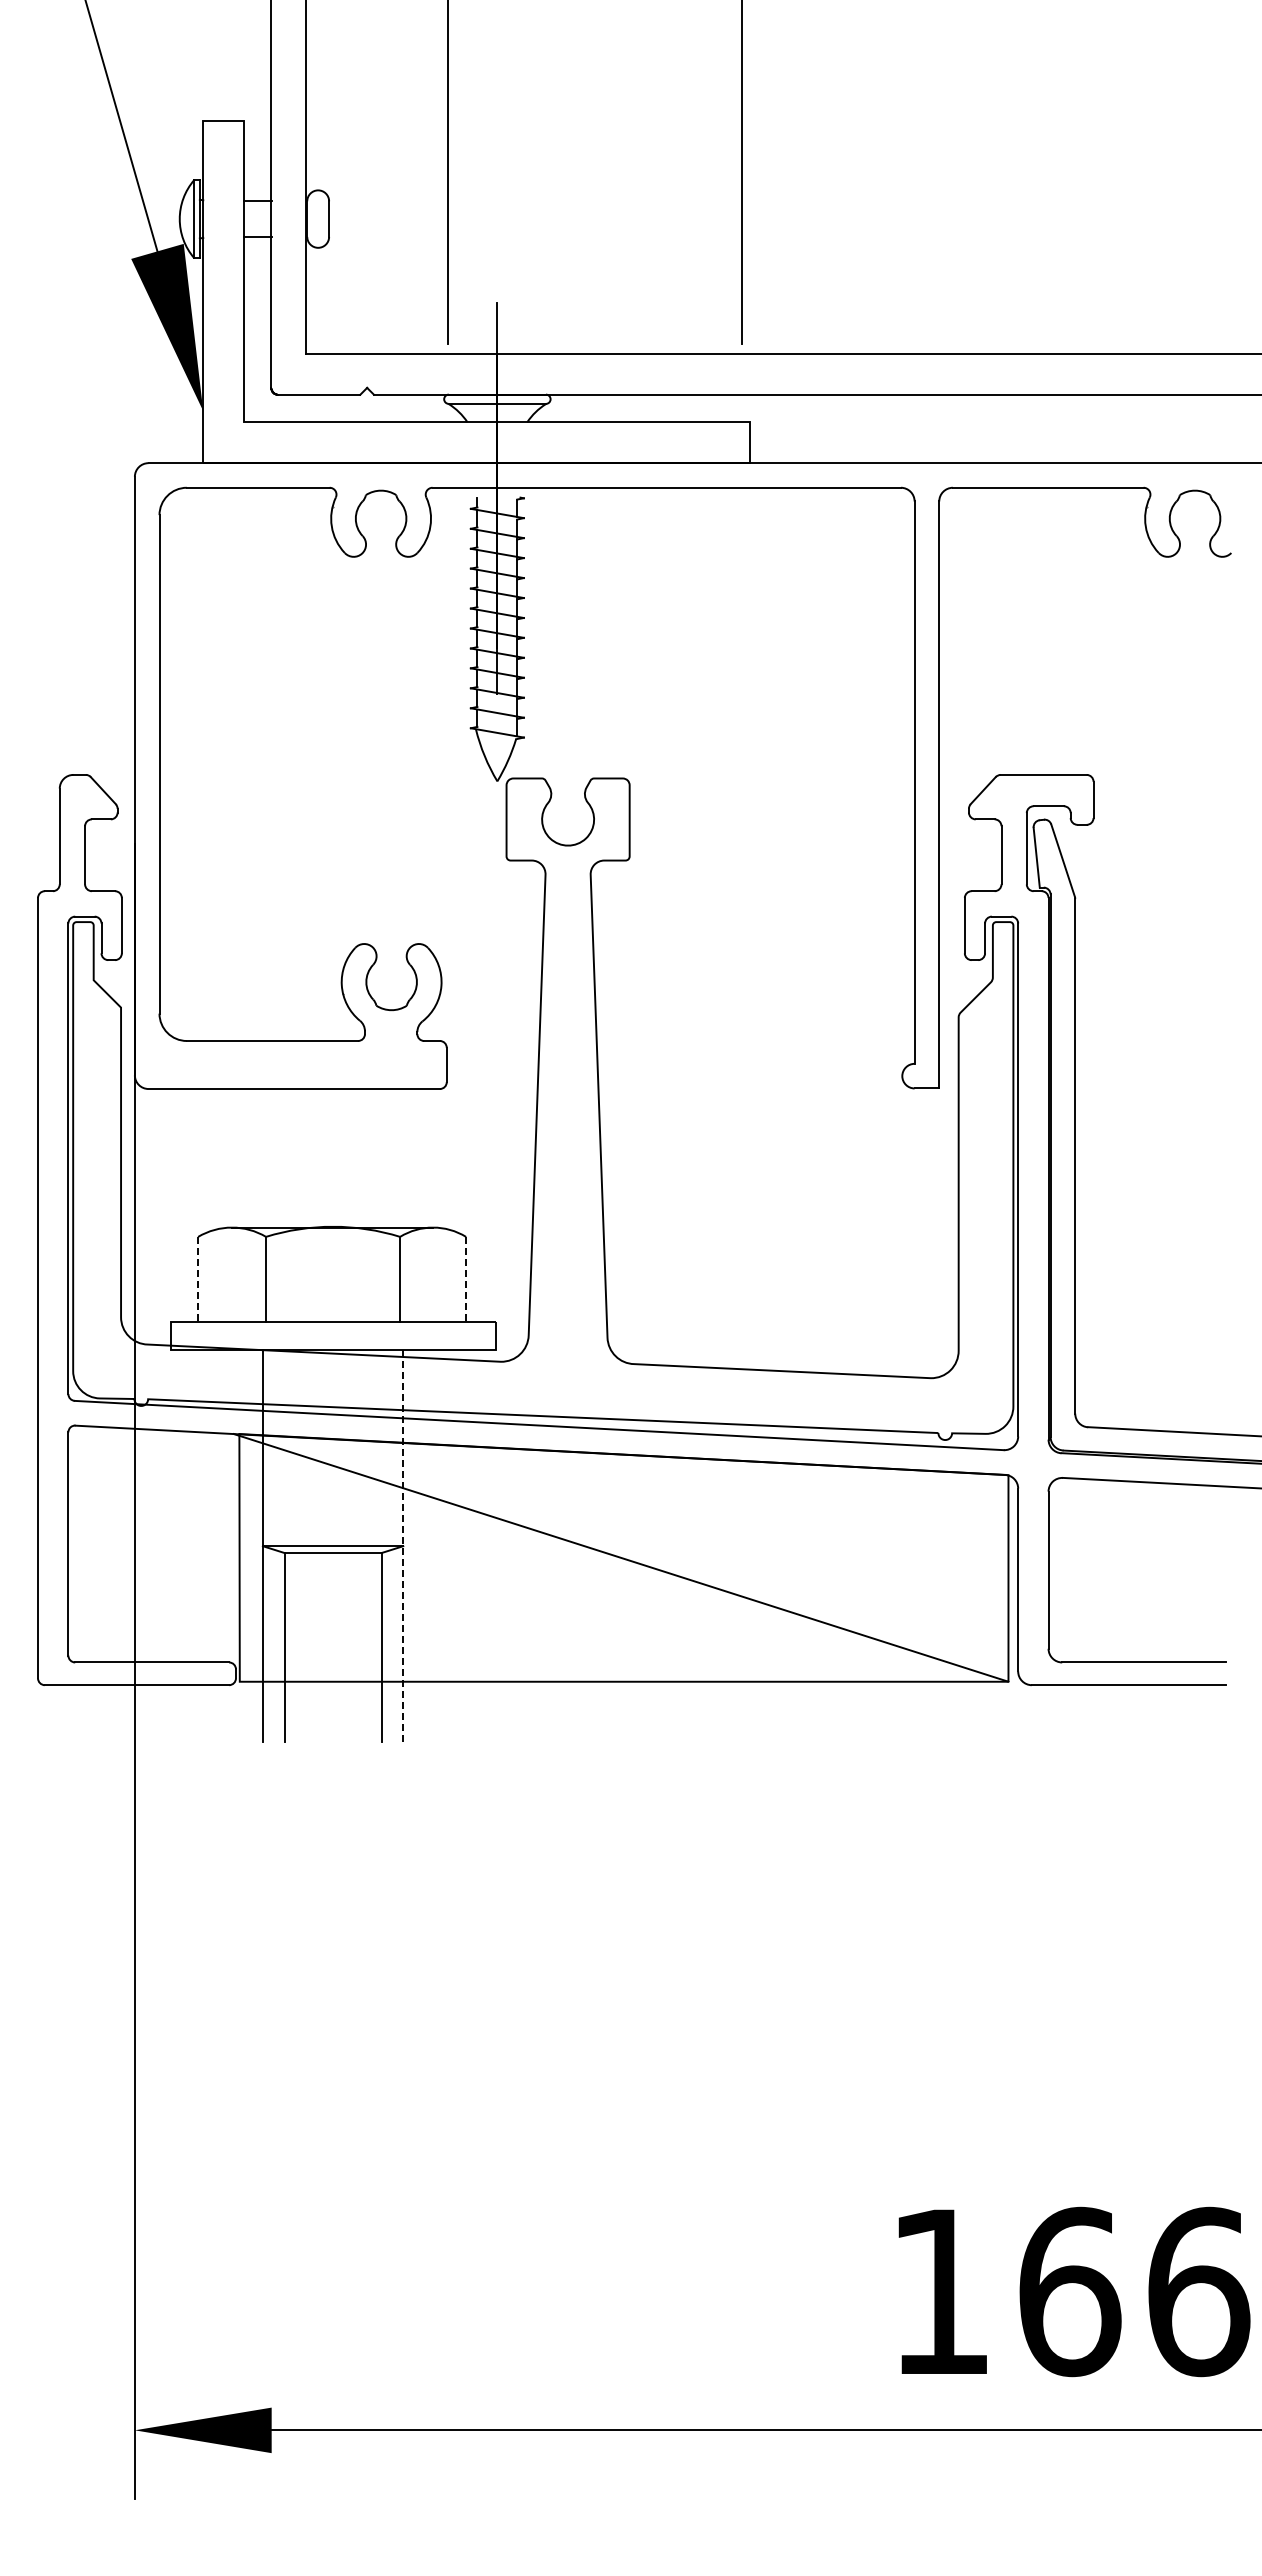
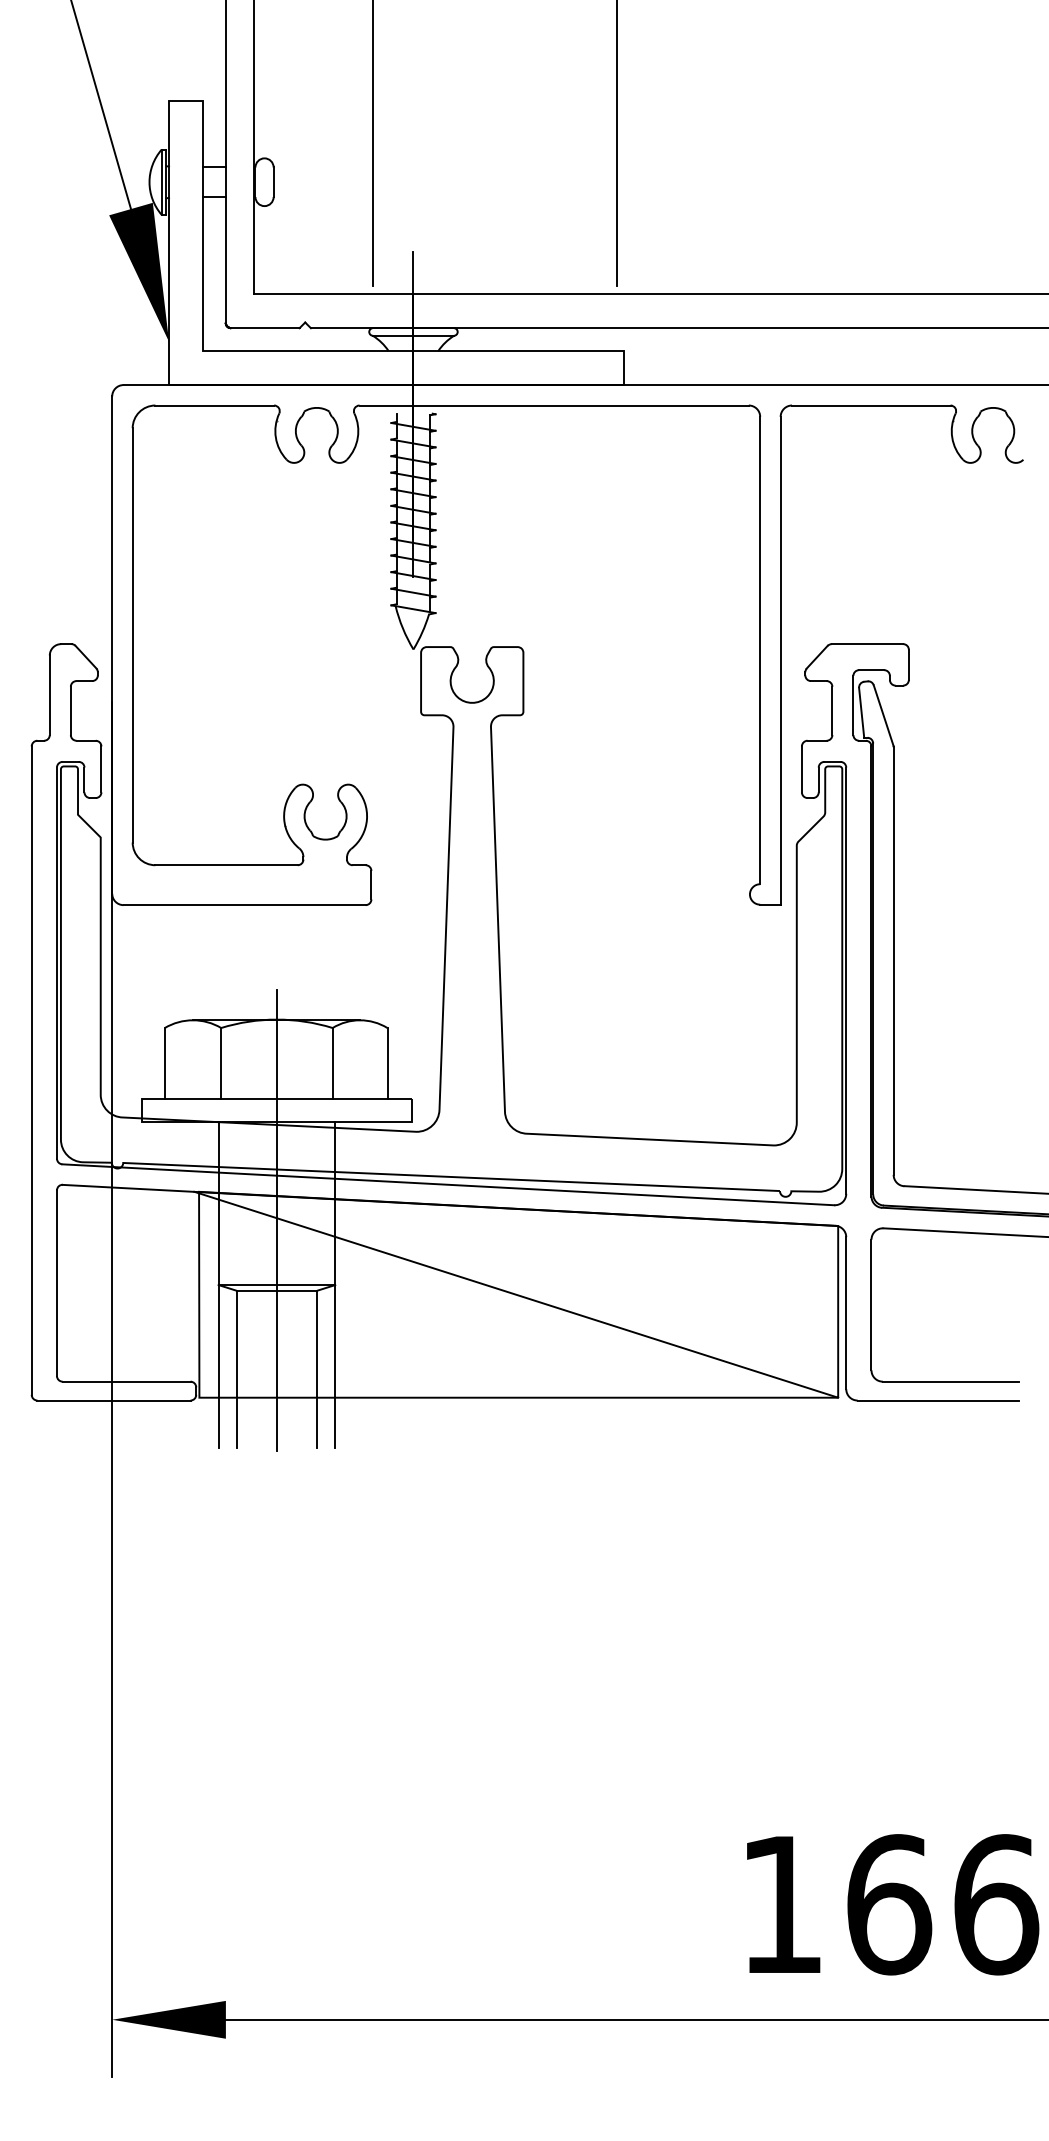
line: (198, 1279) -> (165, 1063), dashed -> solid
line: (466, 1279) -> (387, 1063), dashed -> solid
line: (333, 1468) -> (277, 1220), added
line: (403, 1546) -> (335, 1285), dashed -> solid

